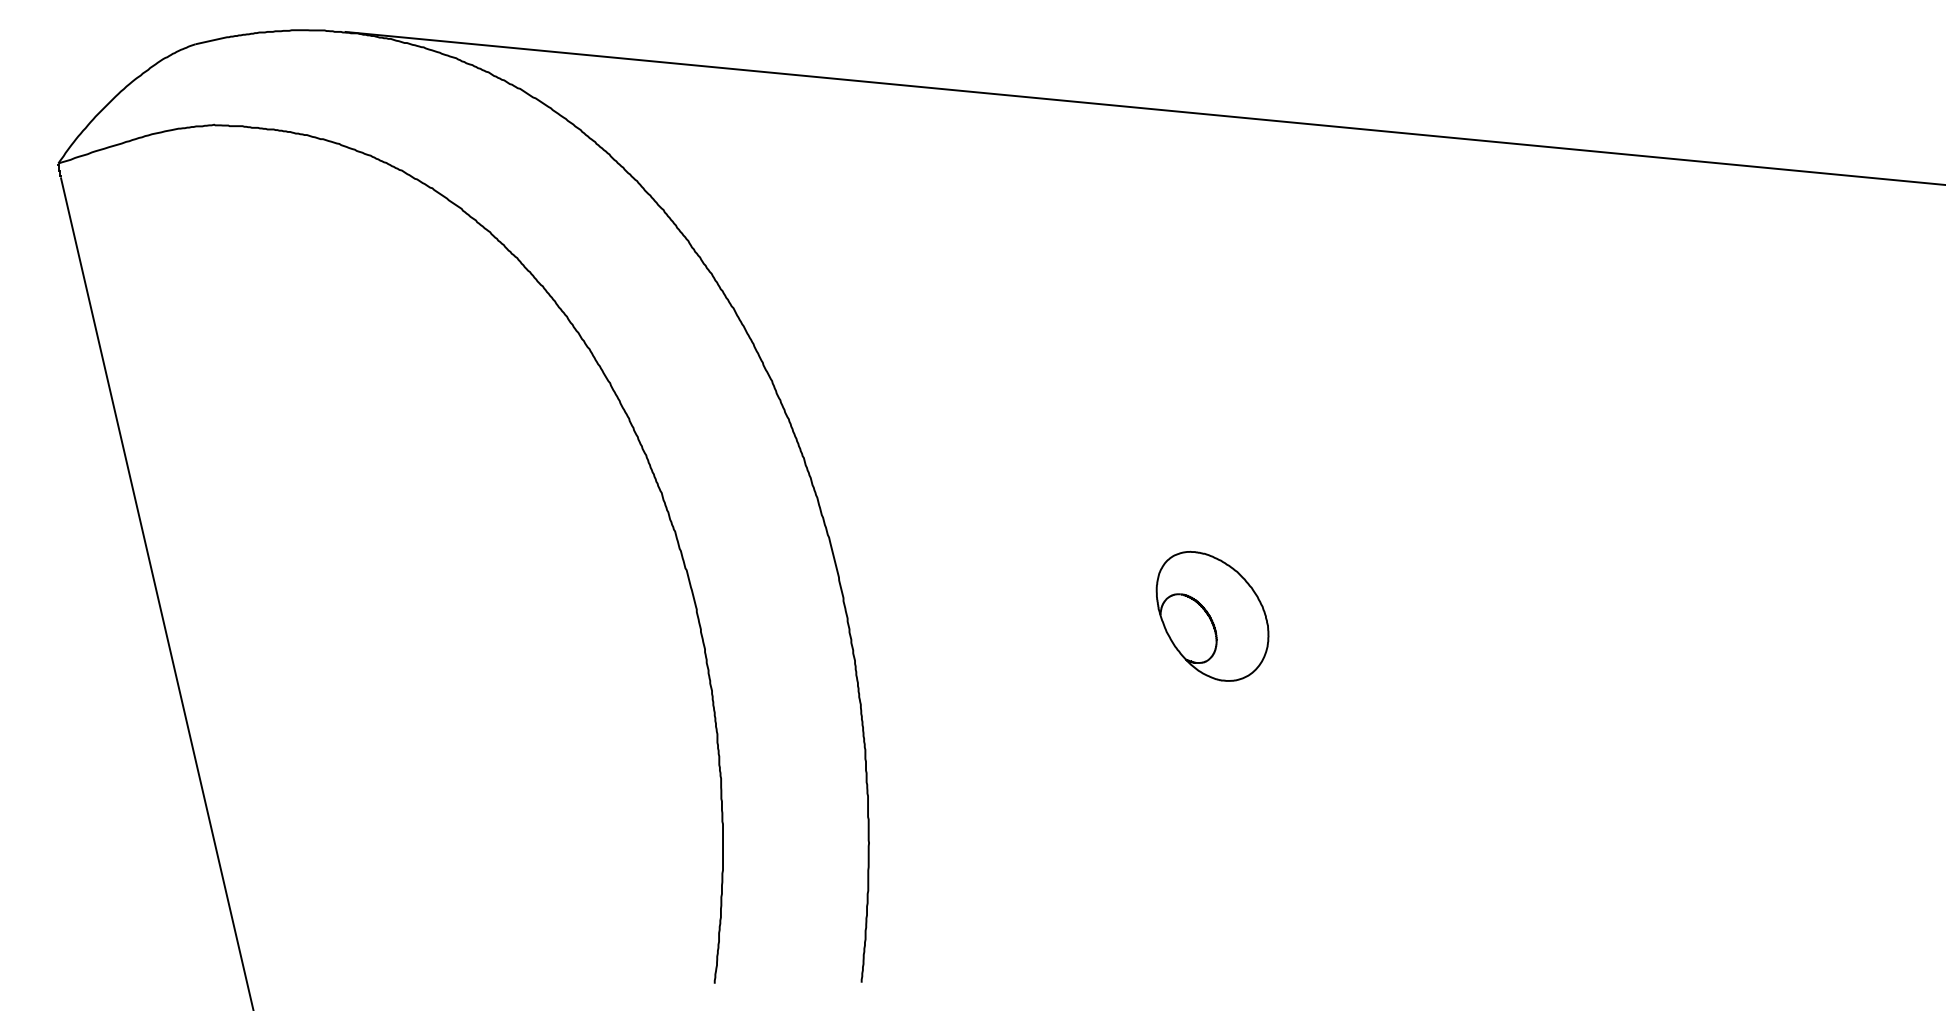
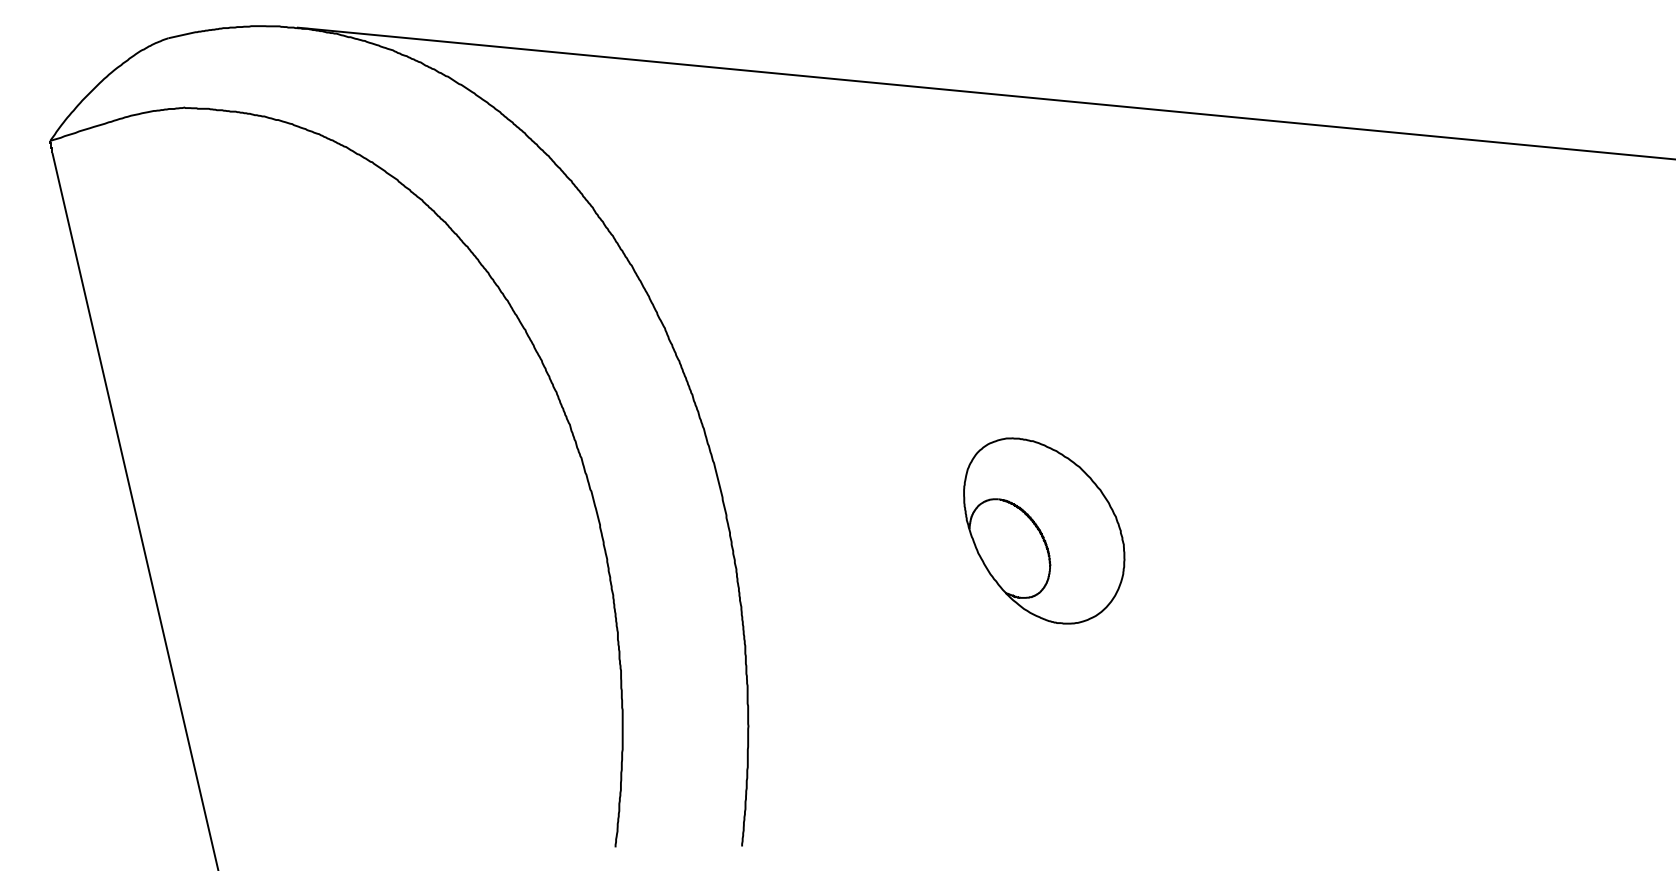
part: (1212, 615) -> (1044, 530), size x1.67

